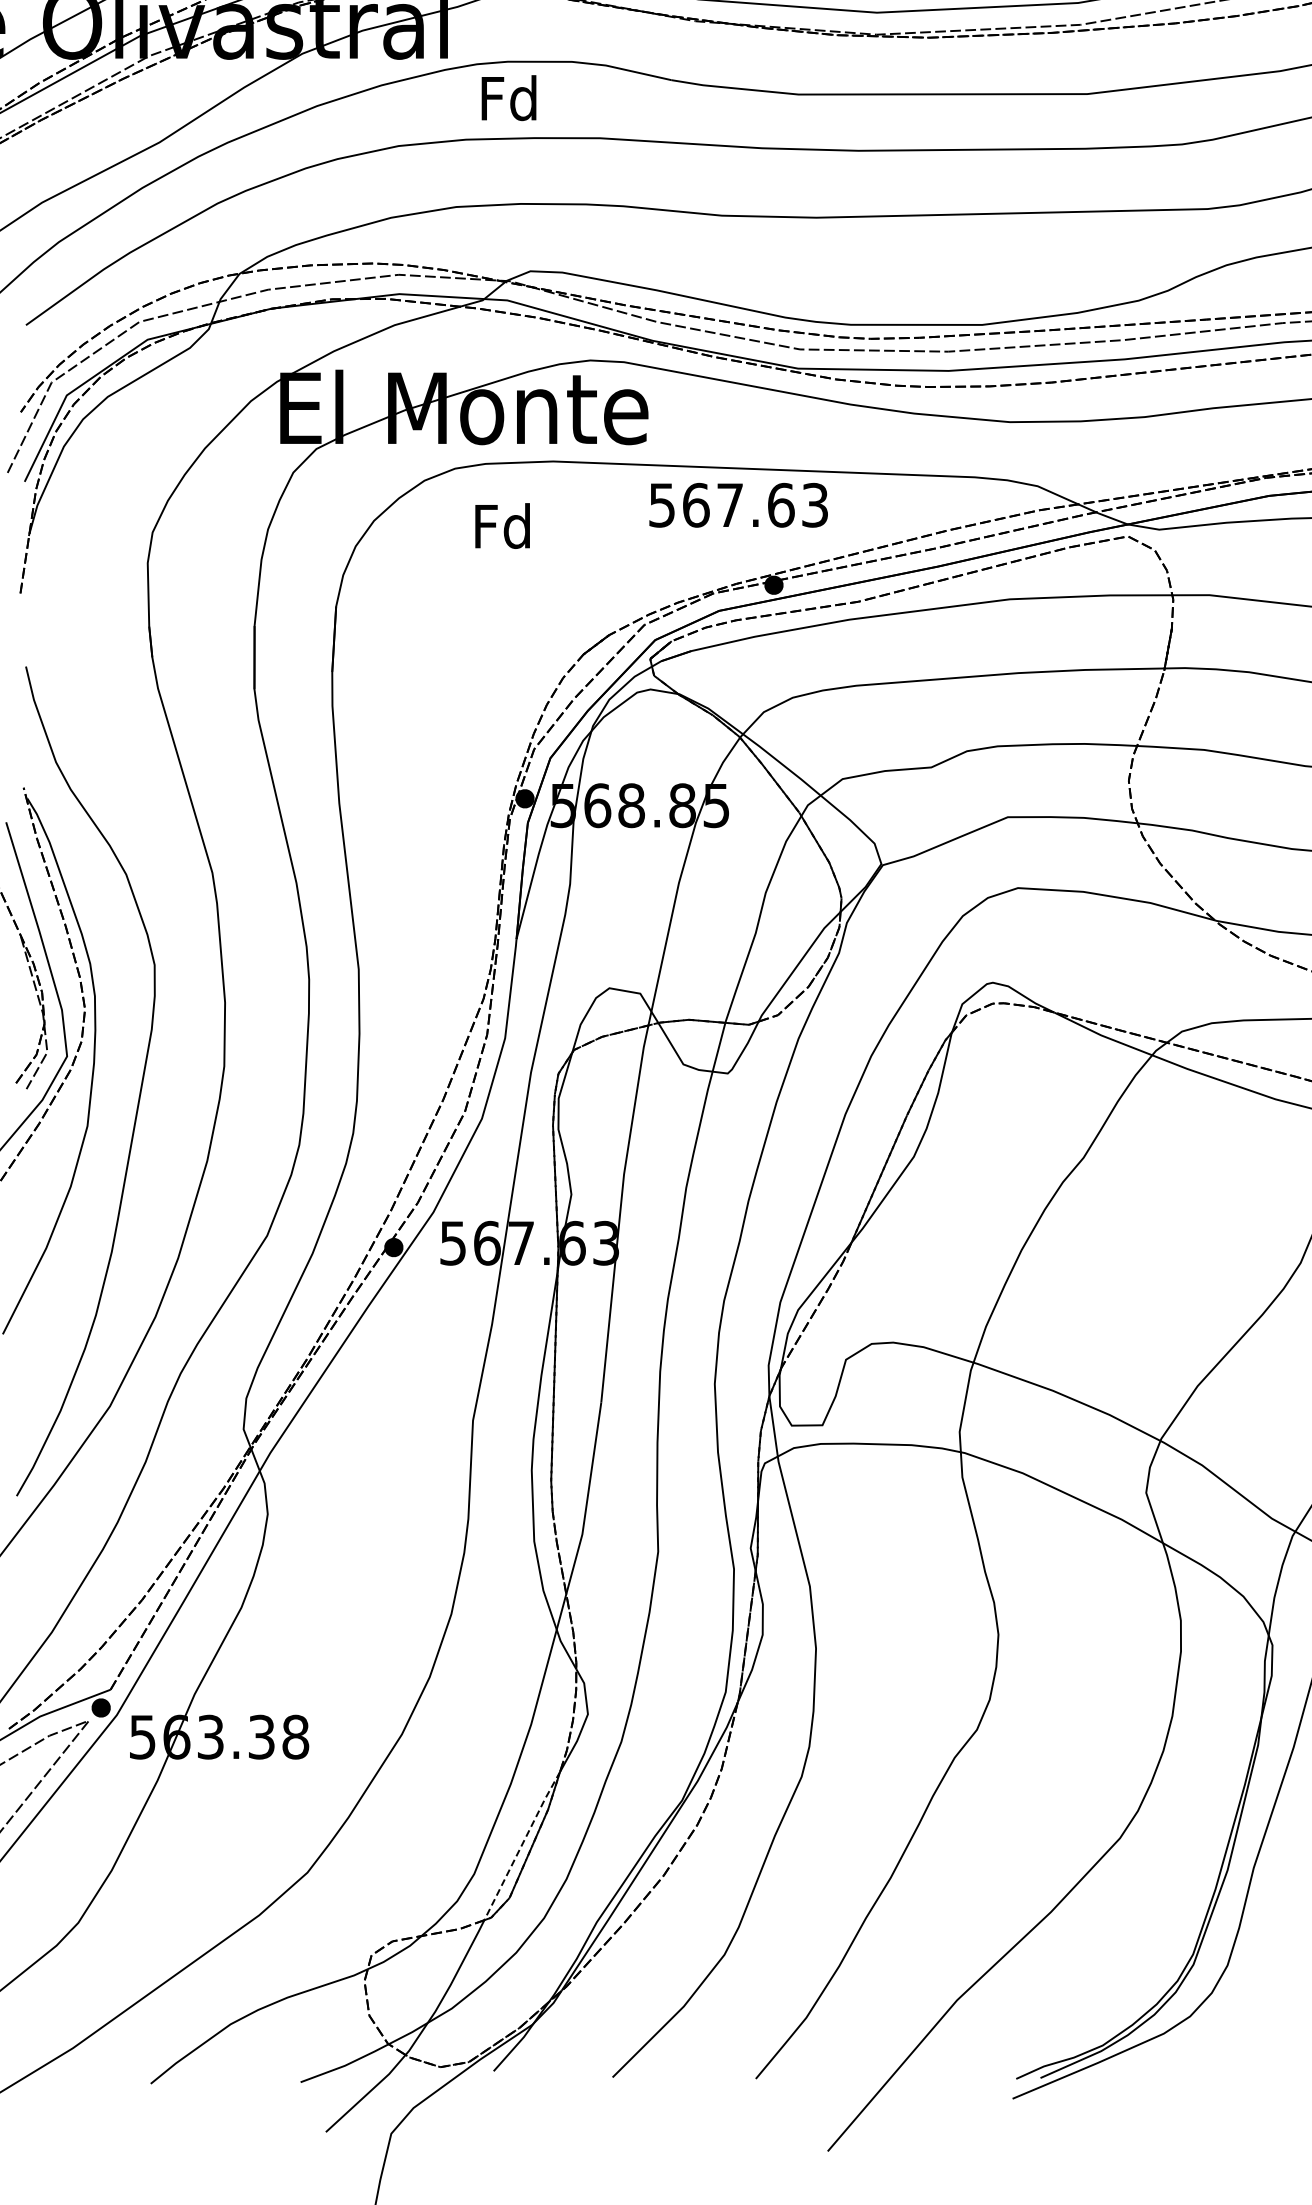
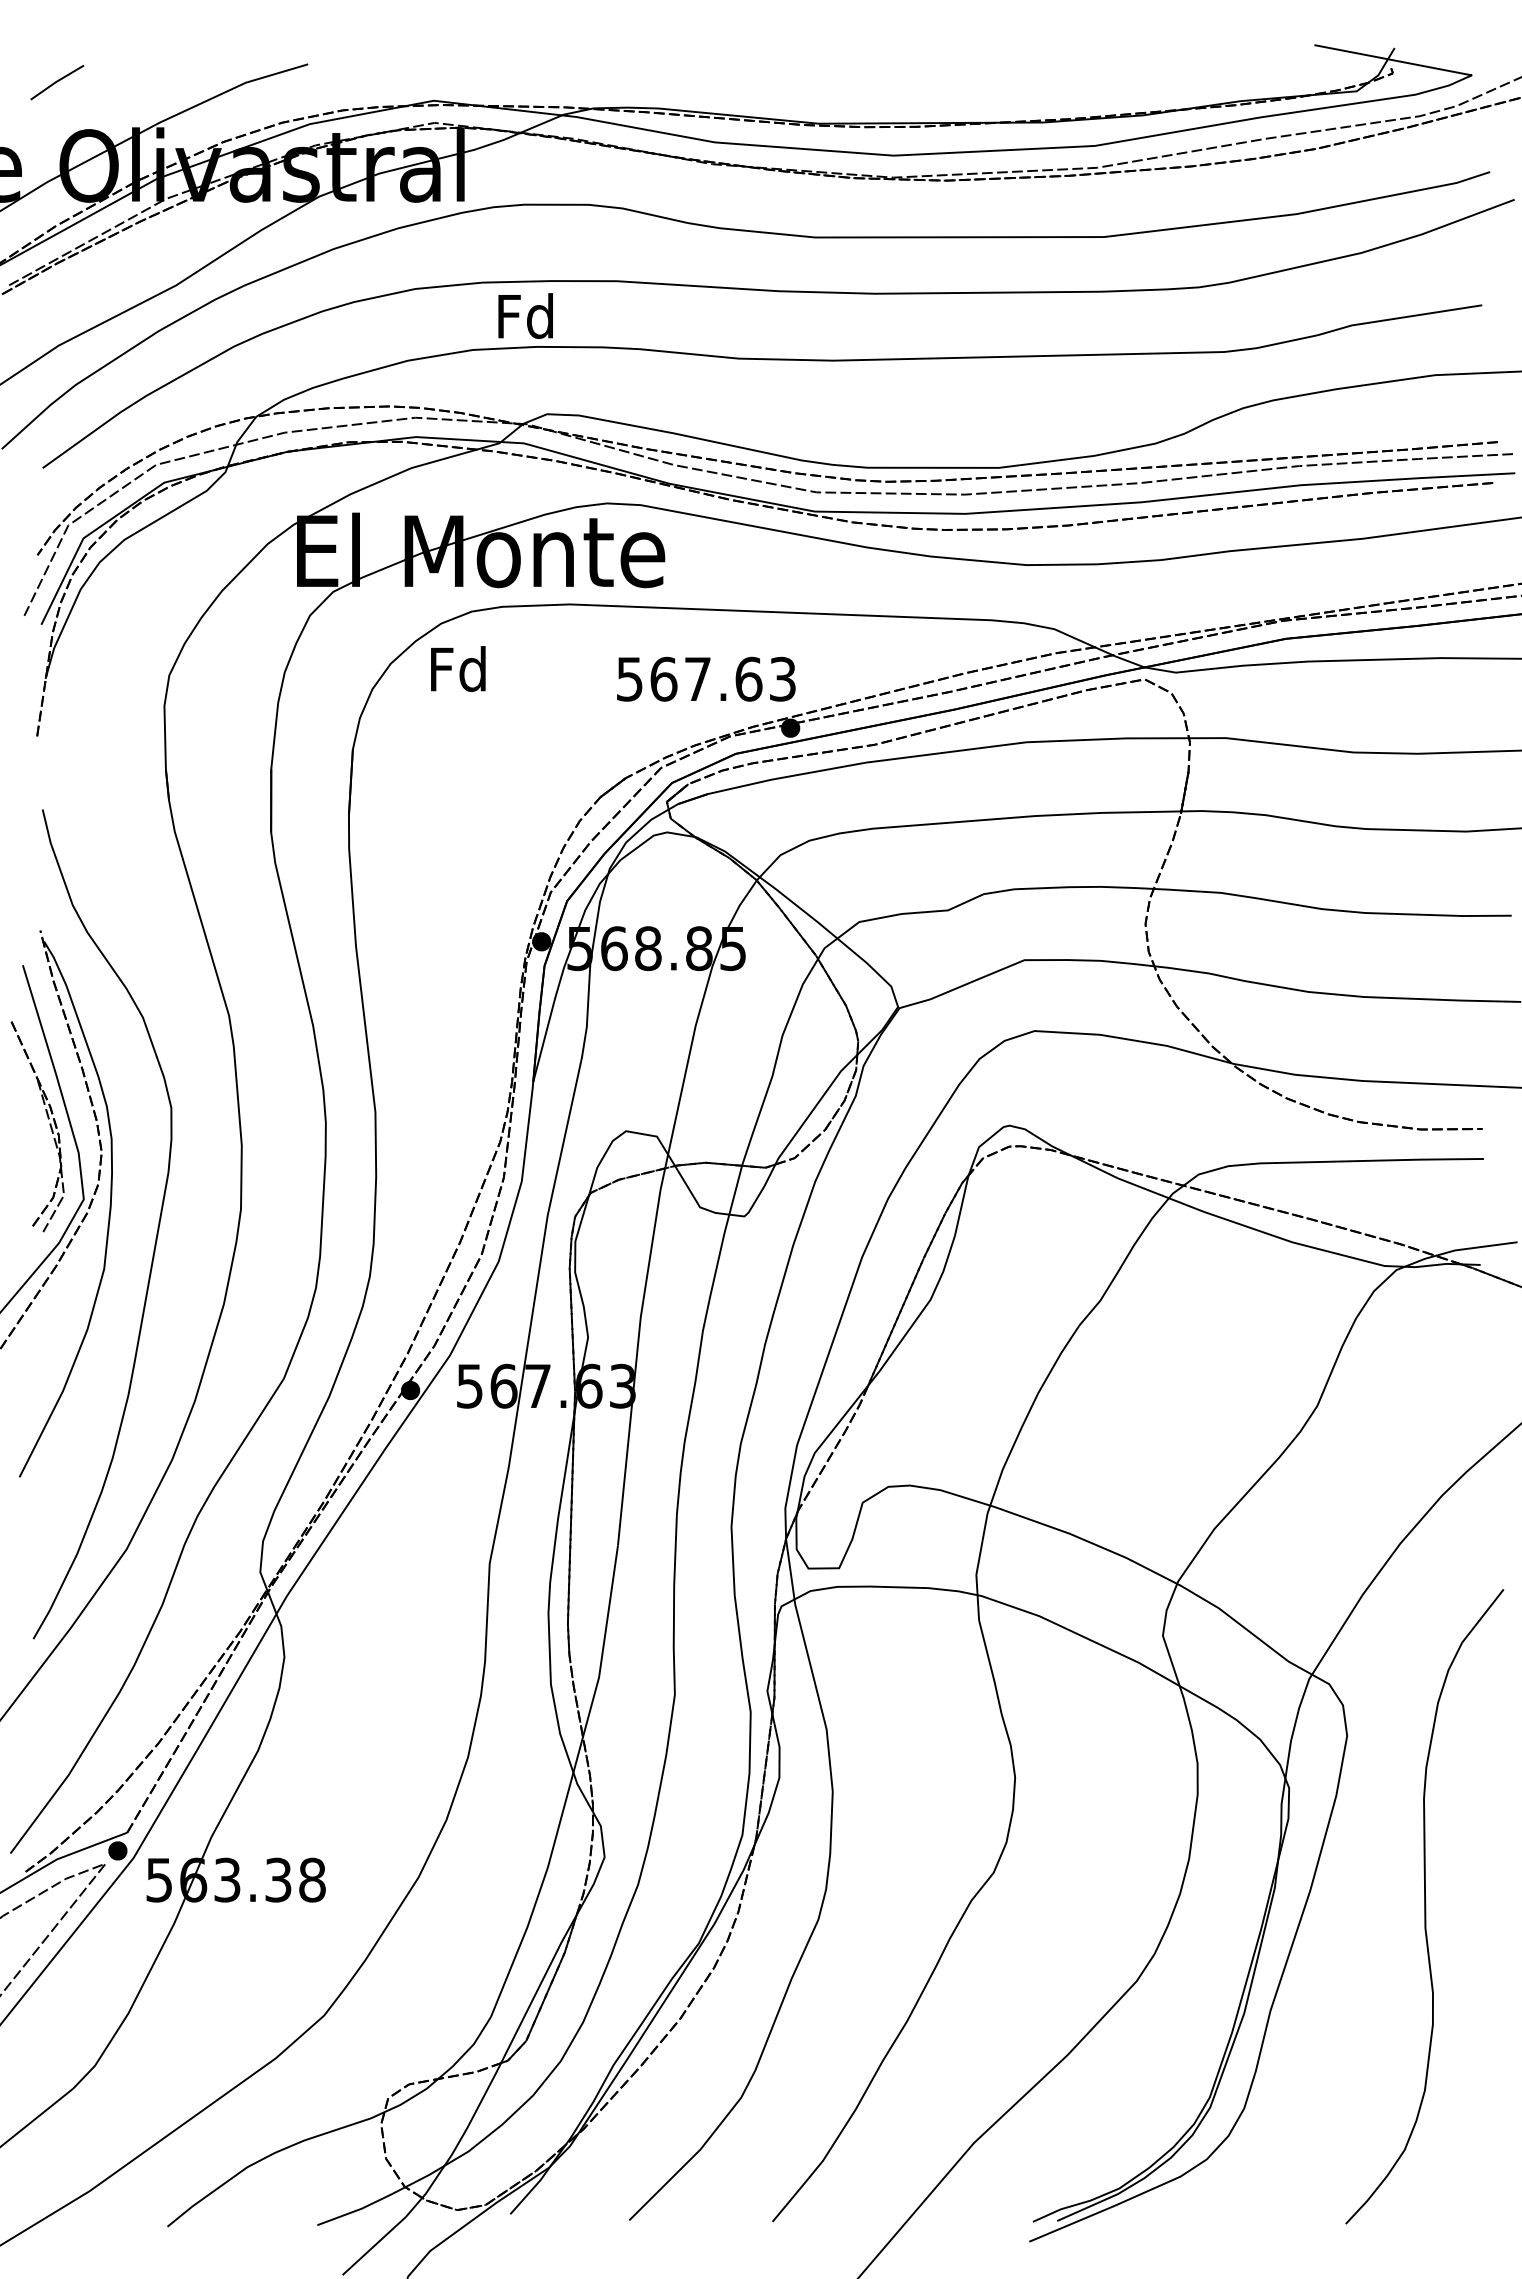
text: (508, 97) -> (525, 315), moved
text: (738, 504) -> (706, 678), moved
text: (502, 525) -> (458, 668), moved
line: (521, 1845) -> (538, 1988), dashed -> solid

